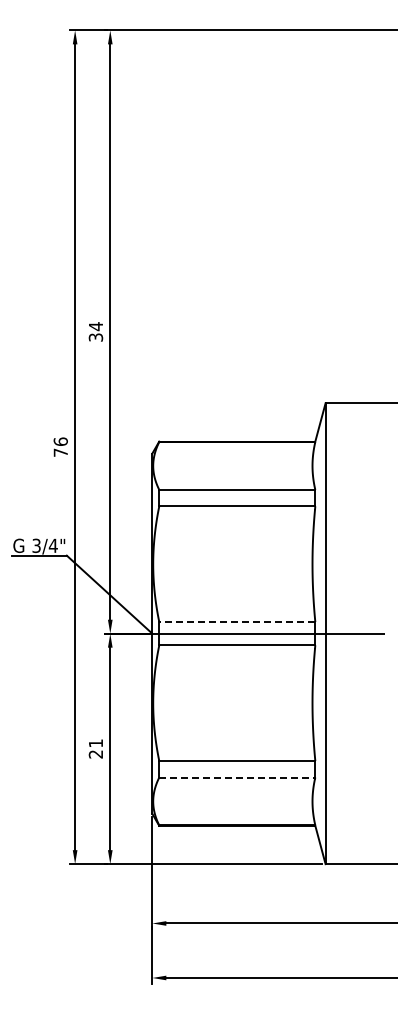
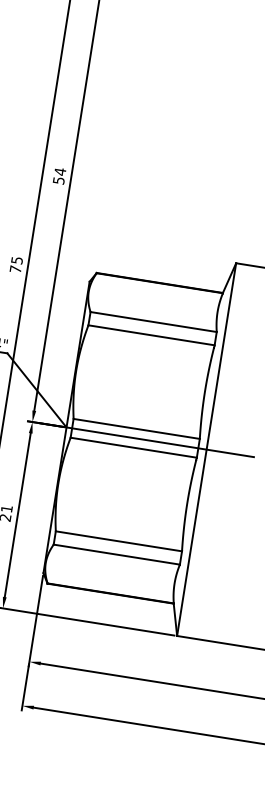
text: (95, 337) -> (58, 180), 34 -> 54
text: (60, 441) -> (16, 260), 76 -> 75
line: (236, 622) -> (136, 429), dashed -> solid
line: (237, 777) -> (116, 554), dashed -> solid

